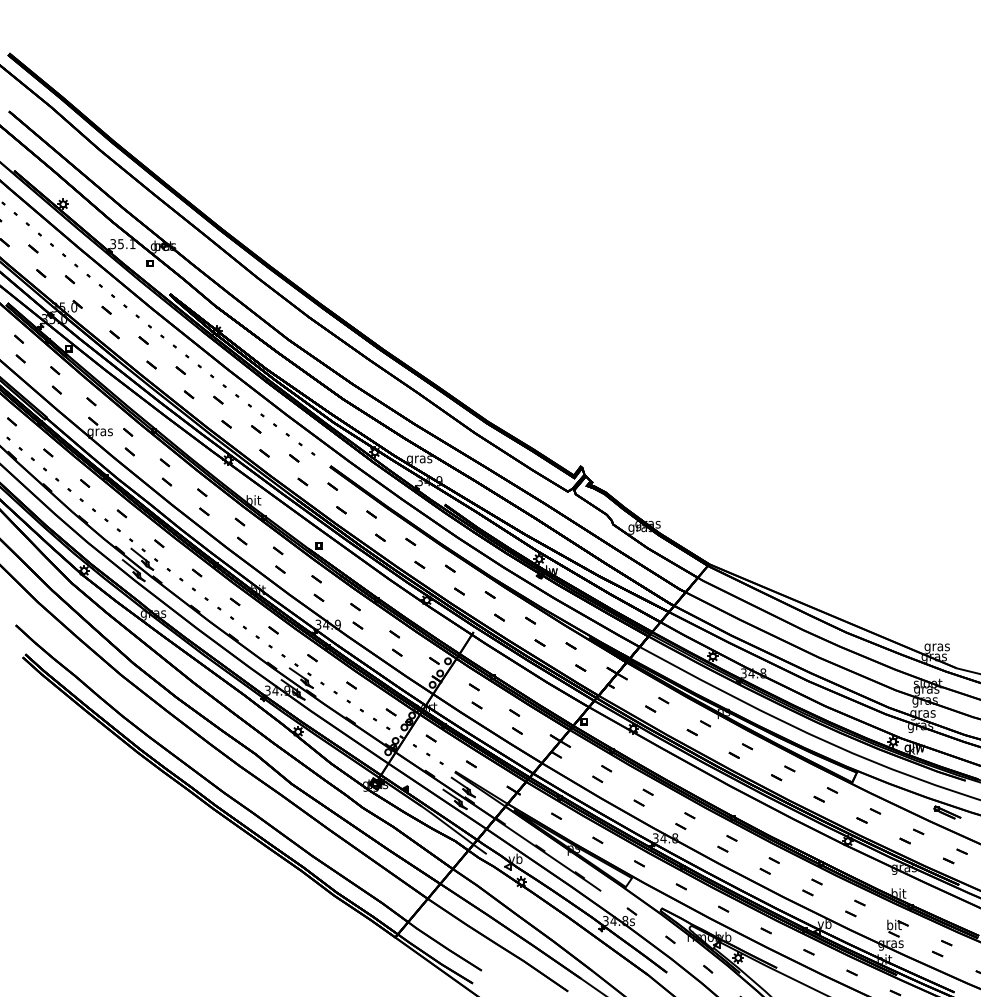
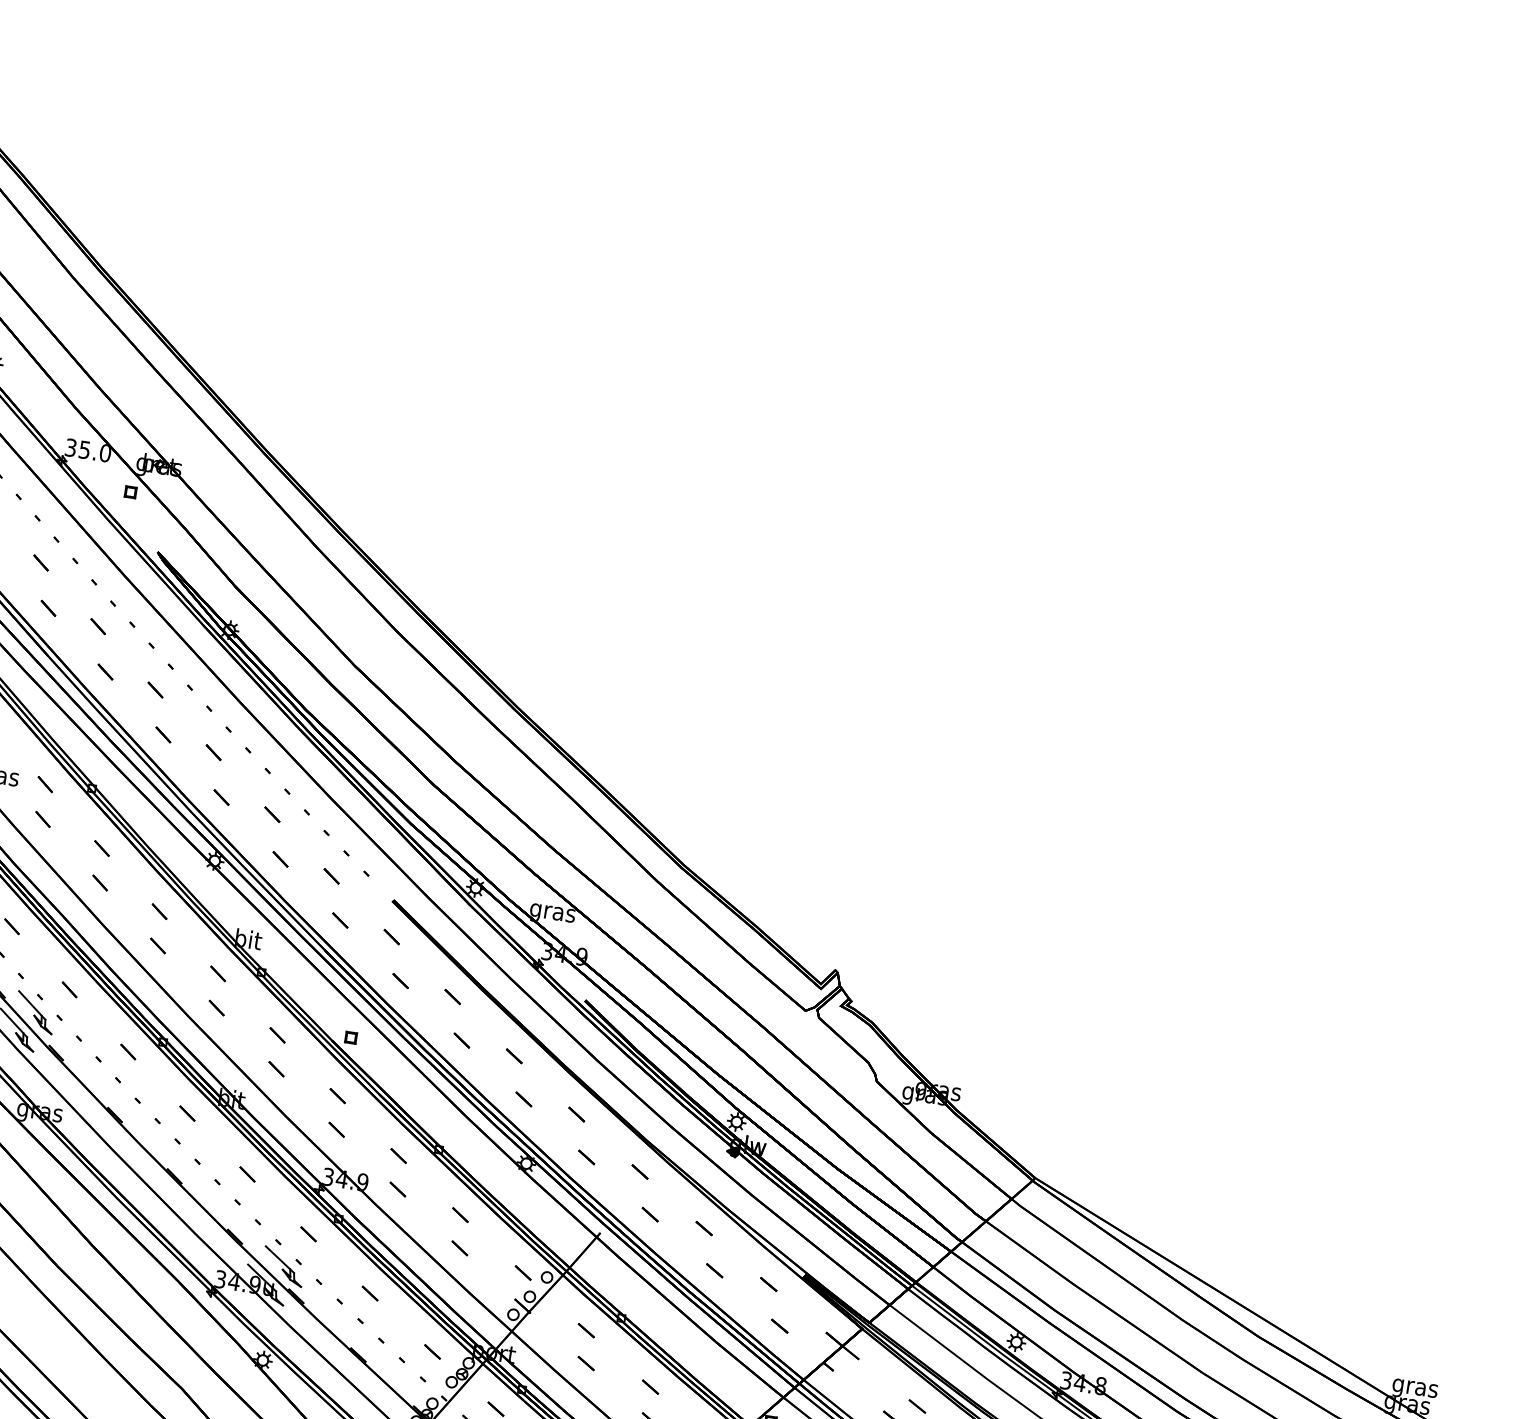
text: (132, 244) -> (105, 453), 35.1 -> 35.0

